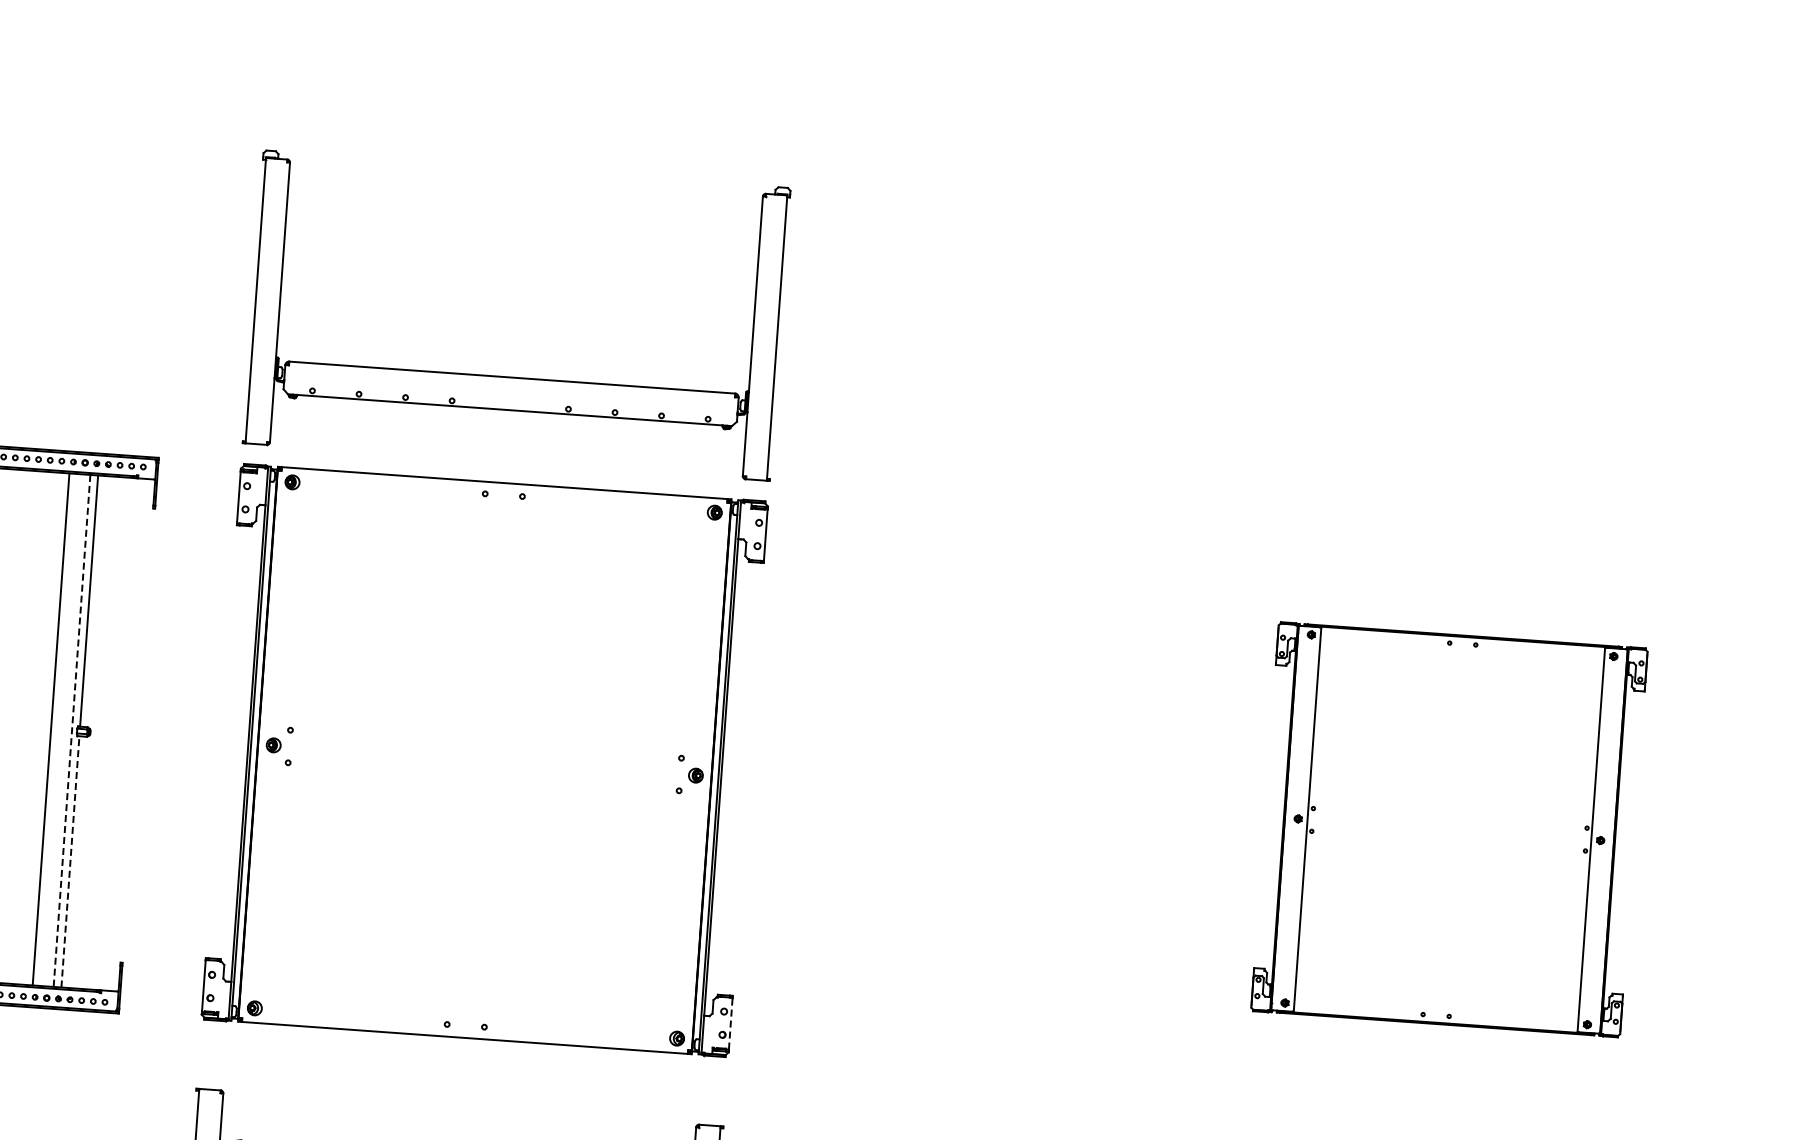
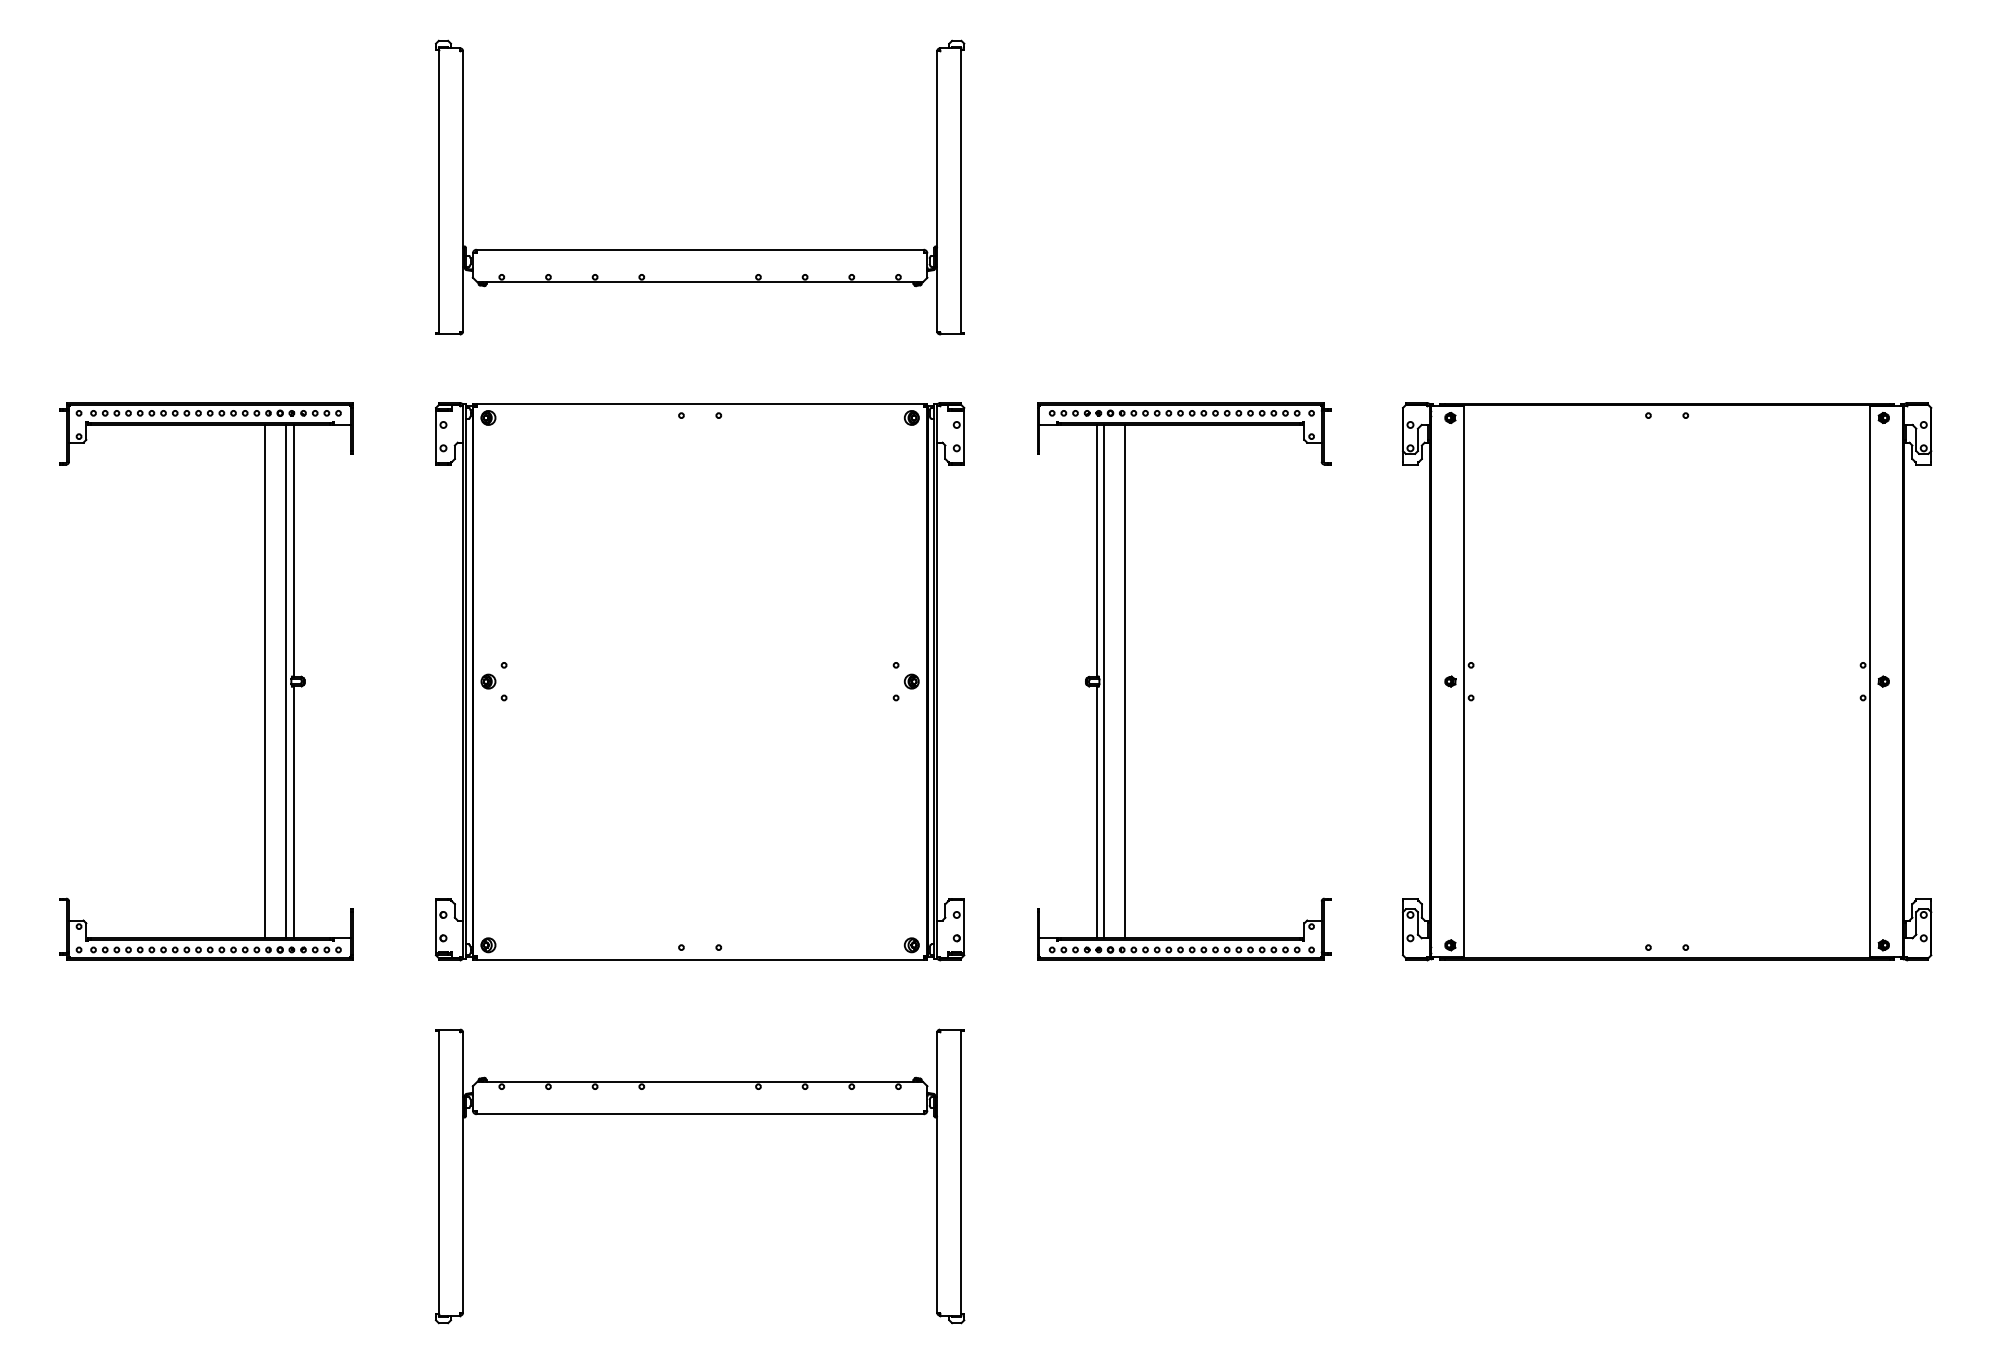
part: (512, 377) -> (700, 249), moved
line: (72, 730) -> (286, 681), dashed -> solid
part: (909, 790) -> (1125, 681), added
part: (1449, 829) -> (1667, 681), size x1.43
line: (70, 862) -> (294, 812), dashed -> solid
line: (730, 1024) -> (964, 927), dashed -> solid

